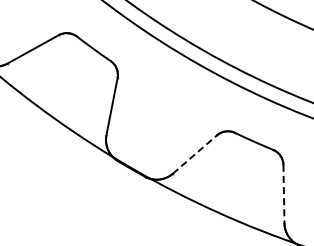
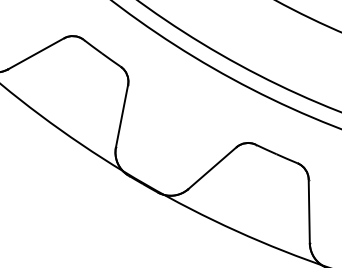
line: (195, 154) -> (212, 168), dashed -> solid
line: (283, 194) -> (308, 211), dashed -> solid

